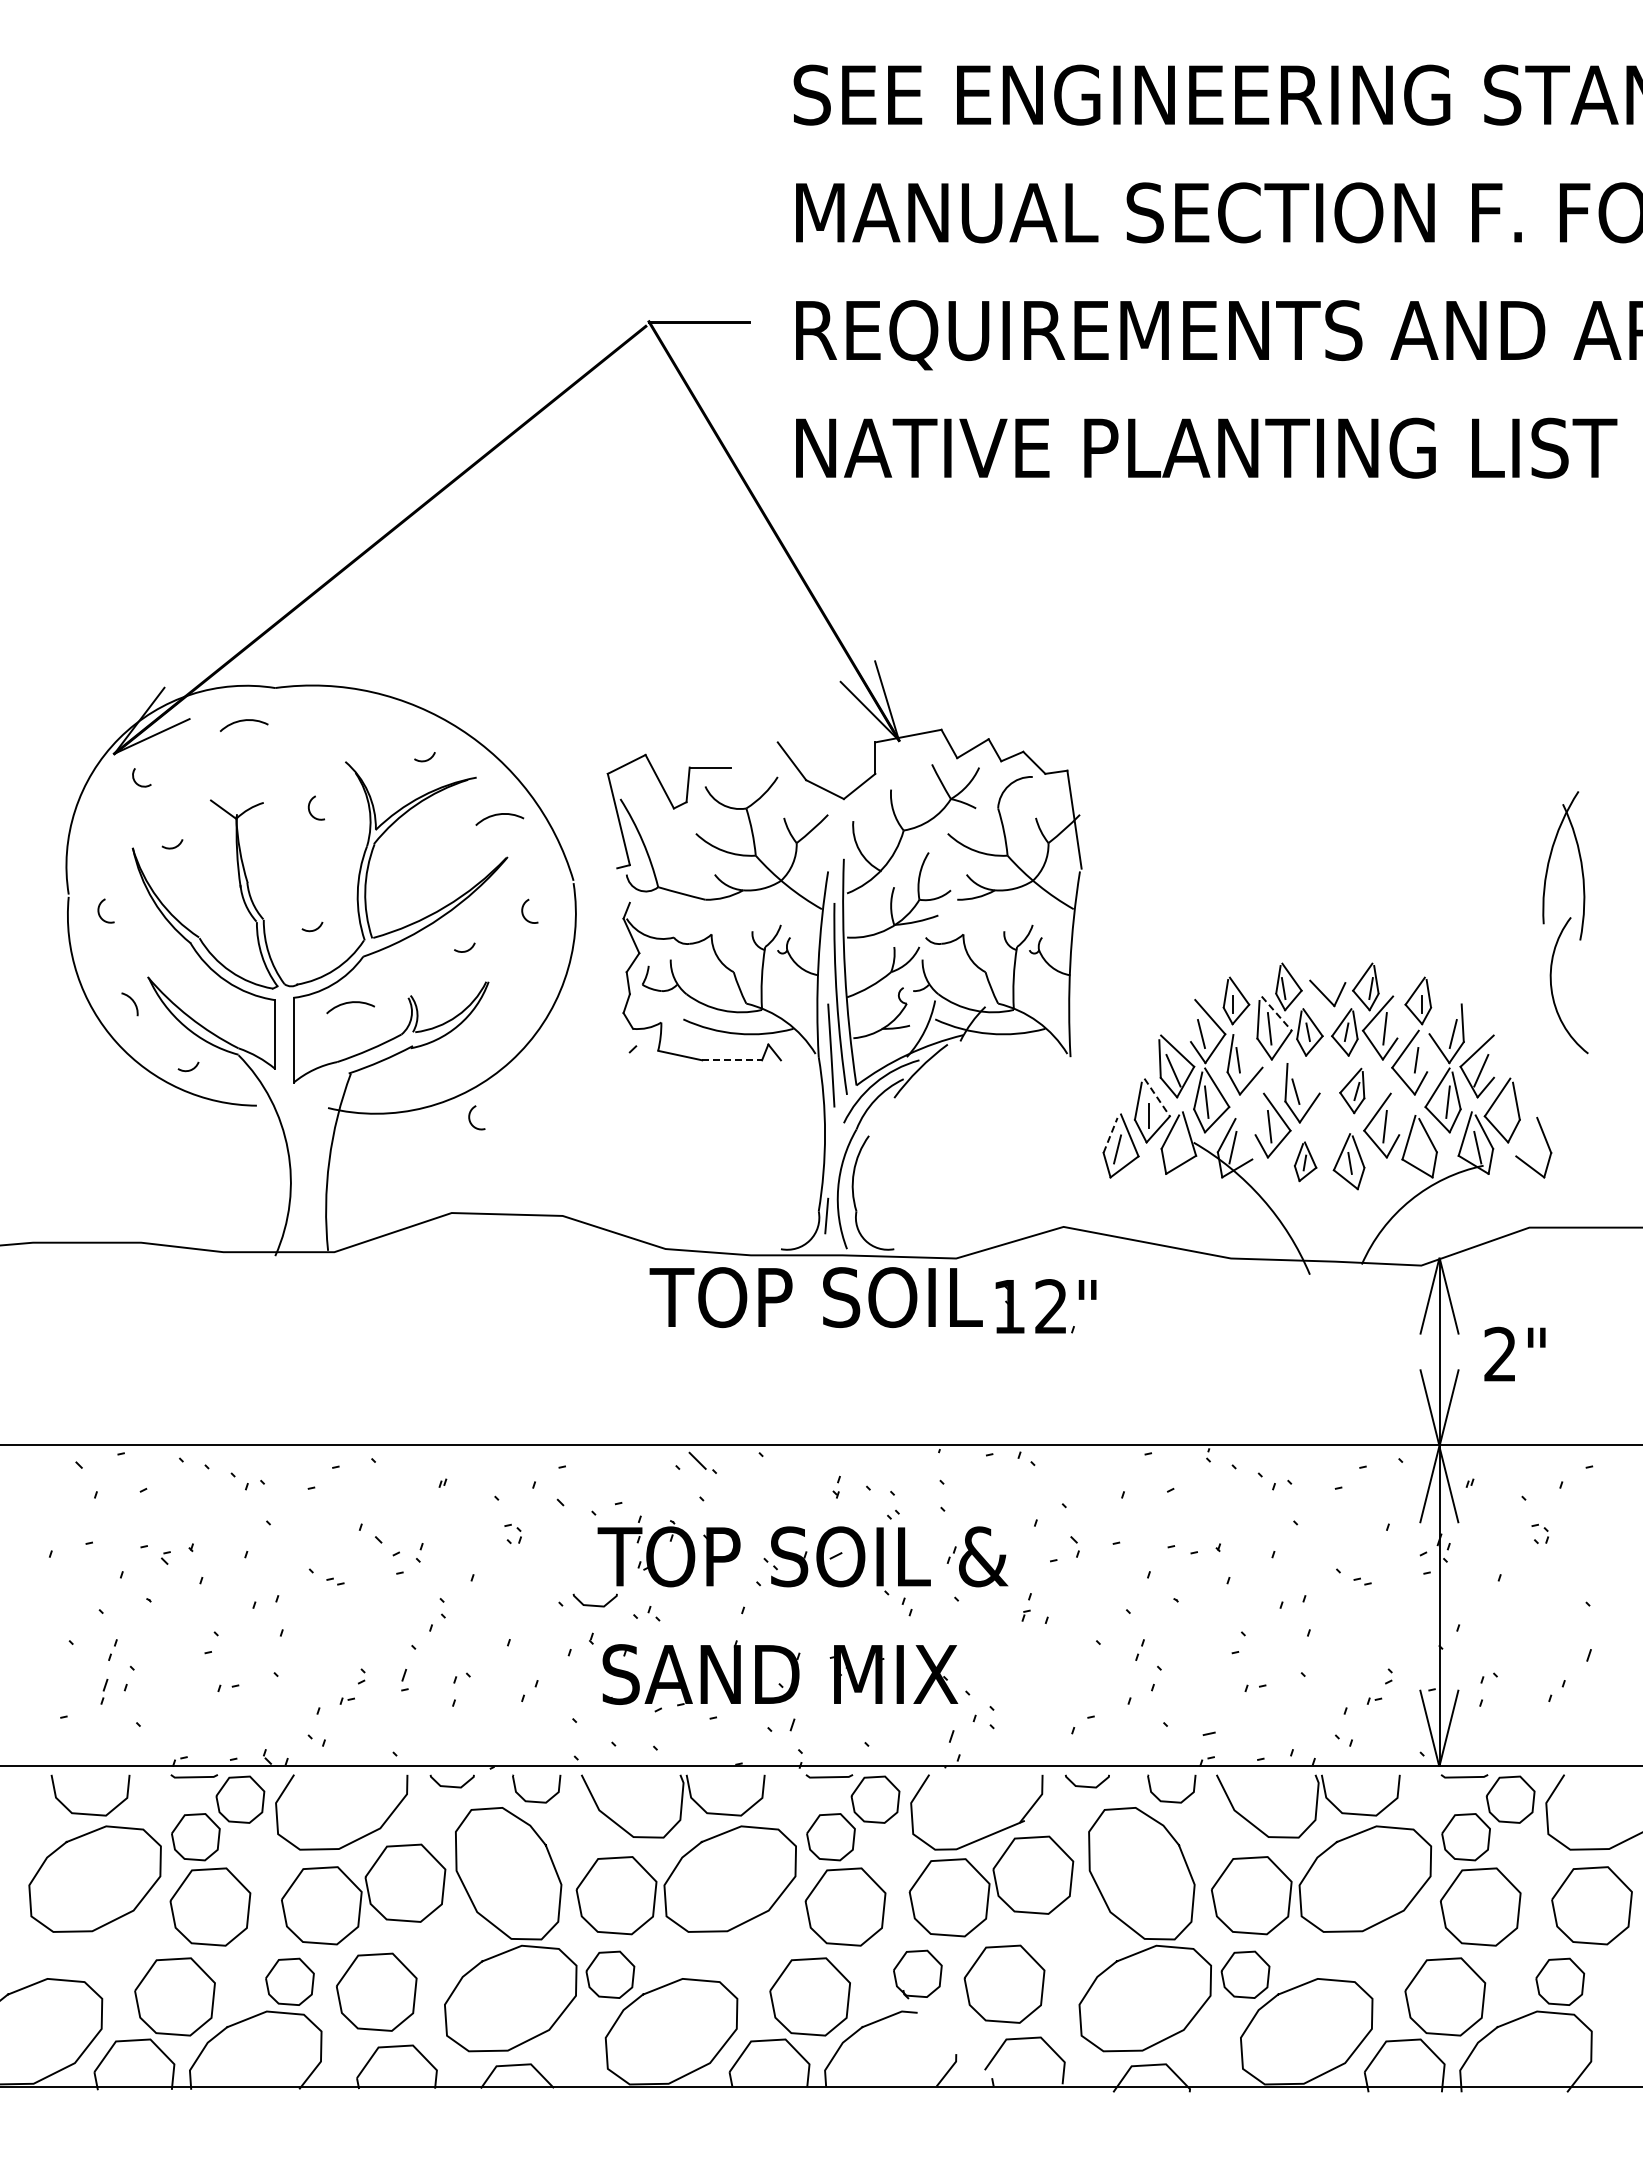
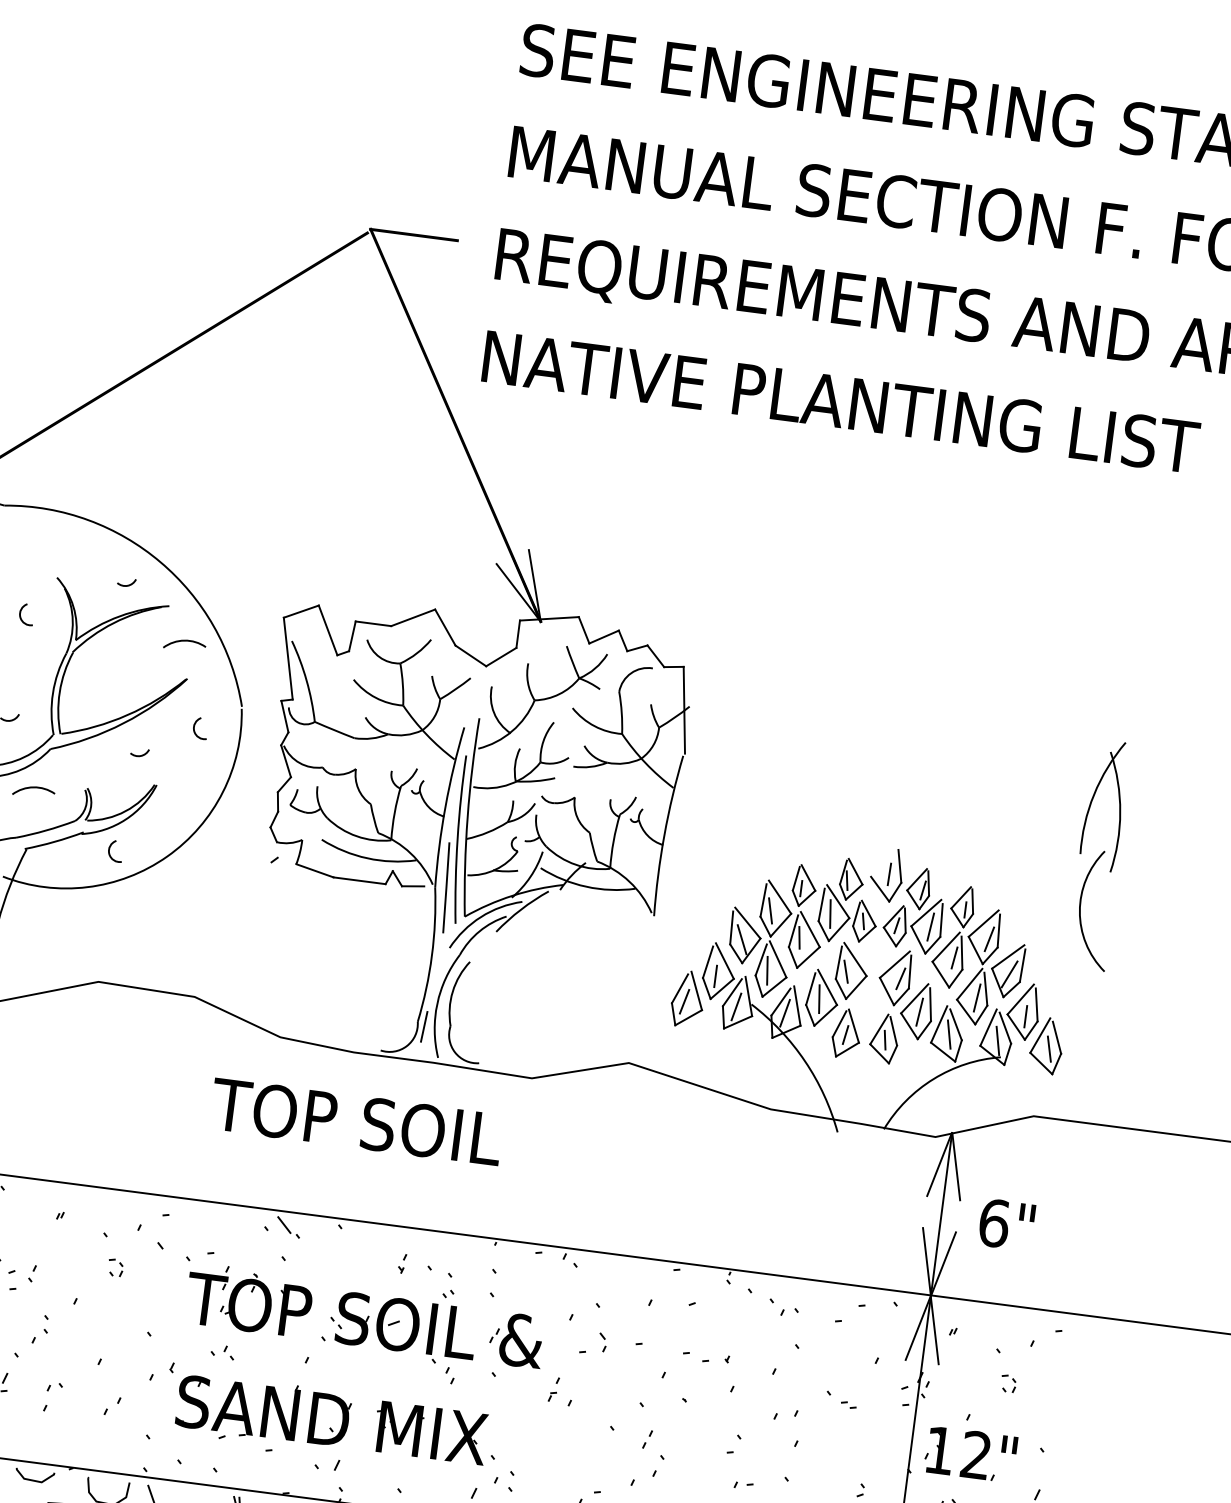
line: (753, 754) -> (412, 617), added
line: (623, 885) -> (284, 716), added
line: (1341, 964) -> (900, 866), added
line: (1330, 974) -> (889, 873), added
line: (1276, 1013) -> (838, 901), dashed -> solid
line: (1444, 1017) -> (983, 923), added
line: (1396, 1019) -> (941, 920), added
line: (1191, 1023) -> (763, 900), added
line: (1249, 1048) -> (810, 928), added
line: (1424, 1053) -> (962, 953), added
line: (793, 1058) -> (413, 886), added
line: (1494, 1058) -> (1022, 965), added
line: (732, 1060) -> (359, 880), dashed -> solid
line: (1304, 1076) -> (855, 959), added
part: (1352, 1090) -> (895, 977), size x1.43
line: (1157, 1097) -> (725, 961), dashed -> solid
line: (1505, 1115) -> (1025, 1016), added
line: (1258, 1116) -> (810, 989), added
line: (1396, 1116) -> (930, 1004), added
arc: (470, 1117) -> (110, 850), moved
line: (1110, 1135) -> (679, 988), dashed -> solid
line: (1524, 1135) -> (1039, 1035), added
line: (1245, 1137) -> (797, 1005), added
line: (1176, 1147) -> (736, 1006), added
line: (1421, 1147) -> (948, 1034), added
line: (1536, 1149) -> (1048, 1049), added
part: (1305, 1161) -> (846, 1033), size x1.43
text: (815, 1297) -> (355, 1121), moved
part: (1051, 1308) -> (976, 1456), moved
text: (1500, 1354) -> (994, 1223), 2" -> 6"
curve: (593, 1604) -> (177, 1338), removed

